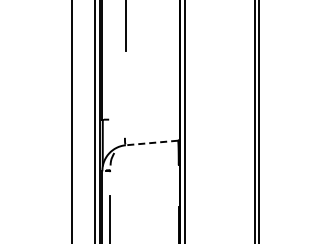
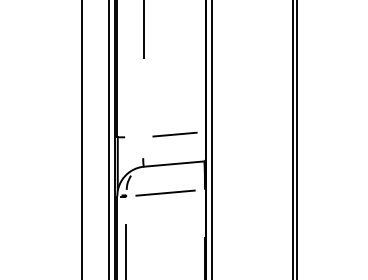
line: (152, 116) -> (174, 133), added
line: (151, 143) -> (173, 164), dashed -> solid
line: (144, 168) -> (165, 193), added

